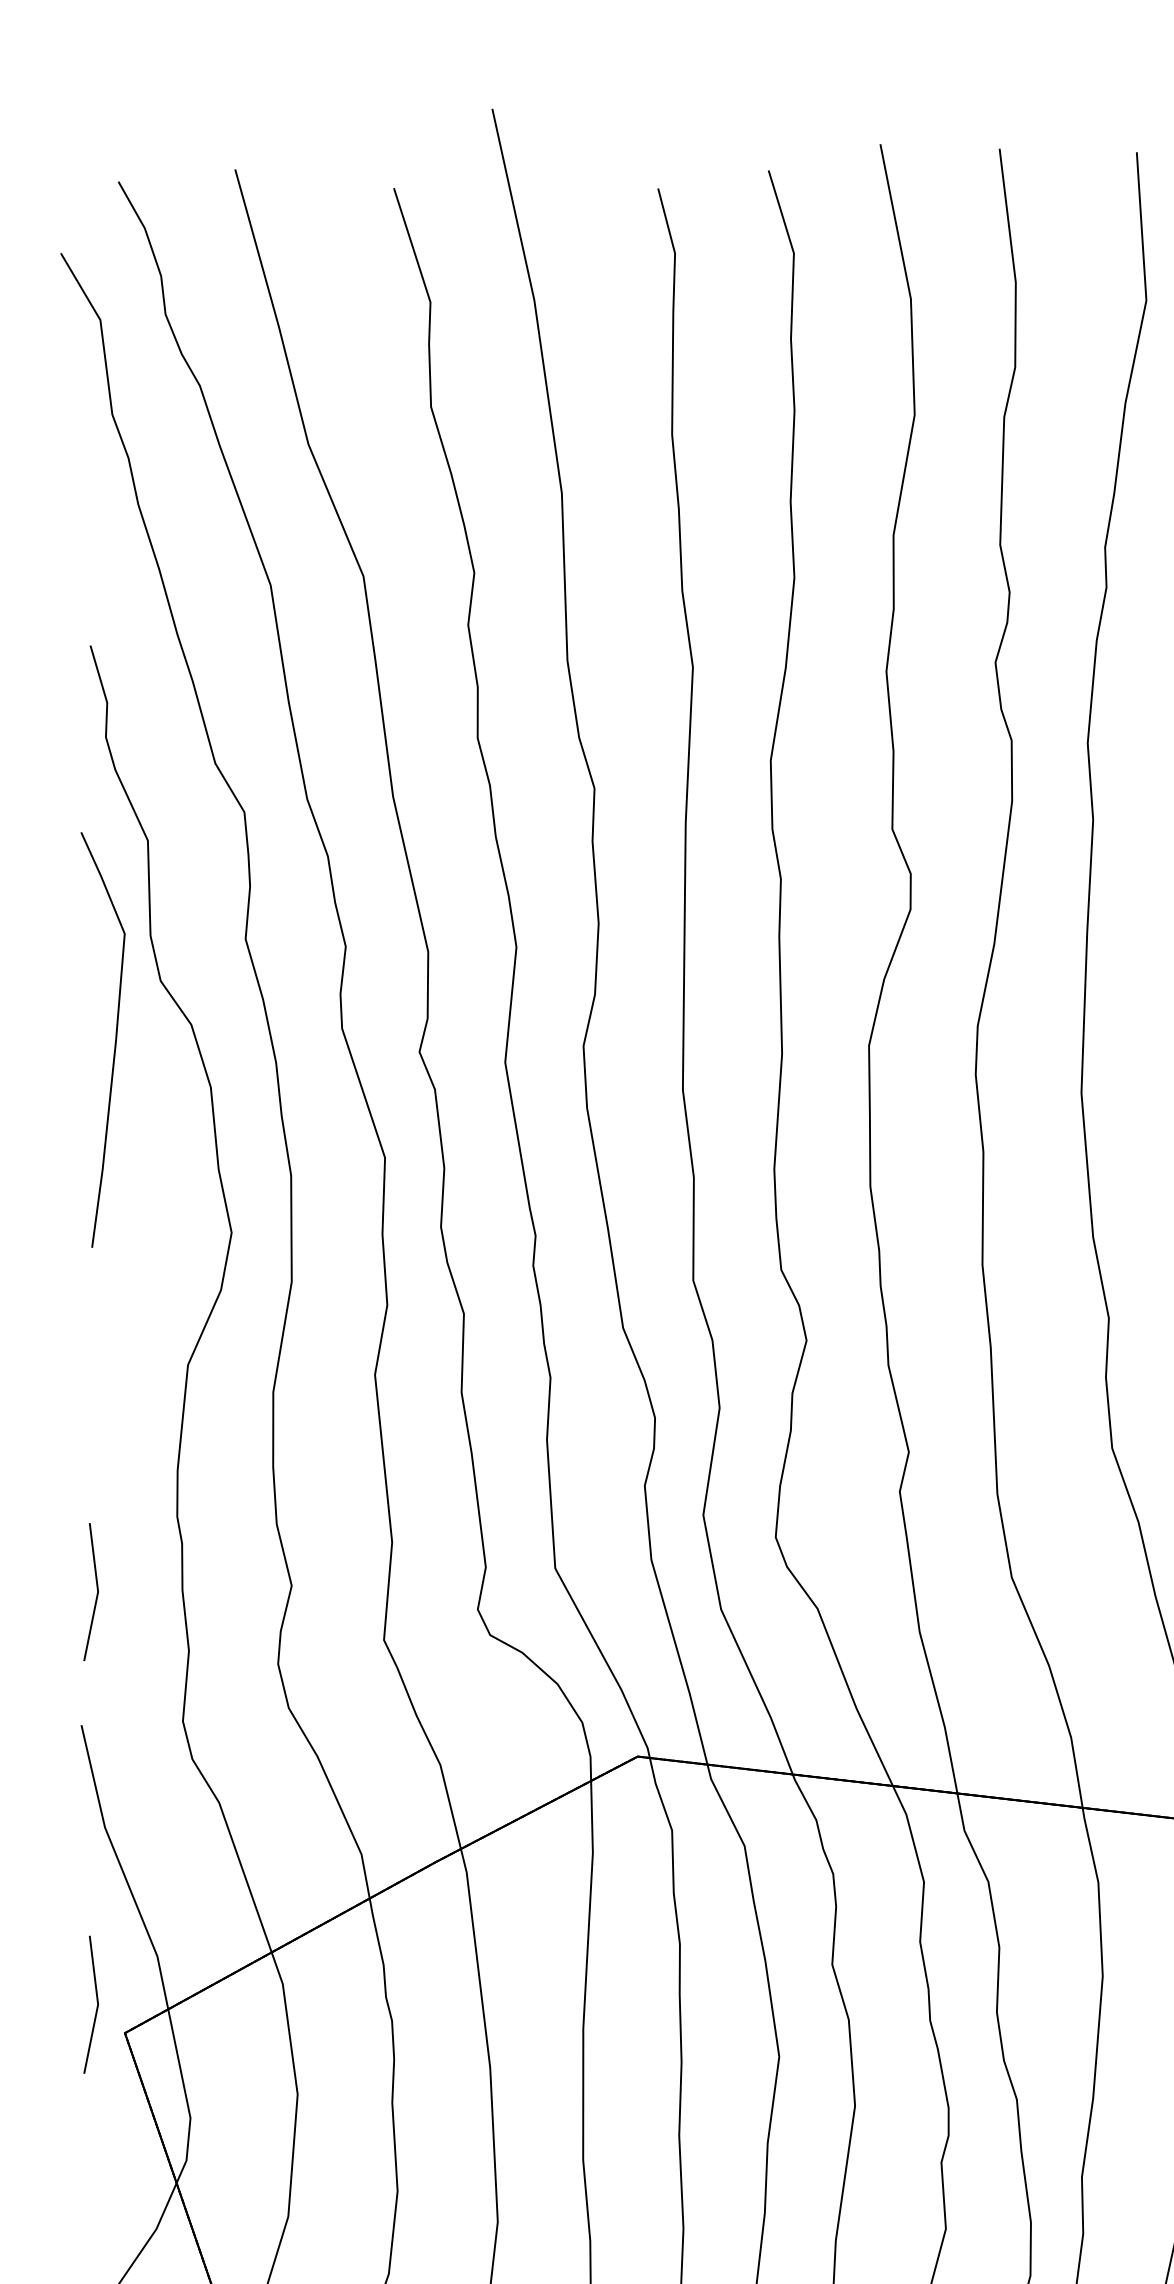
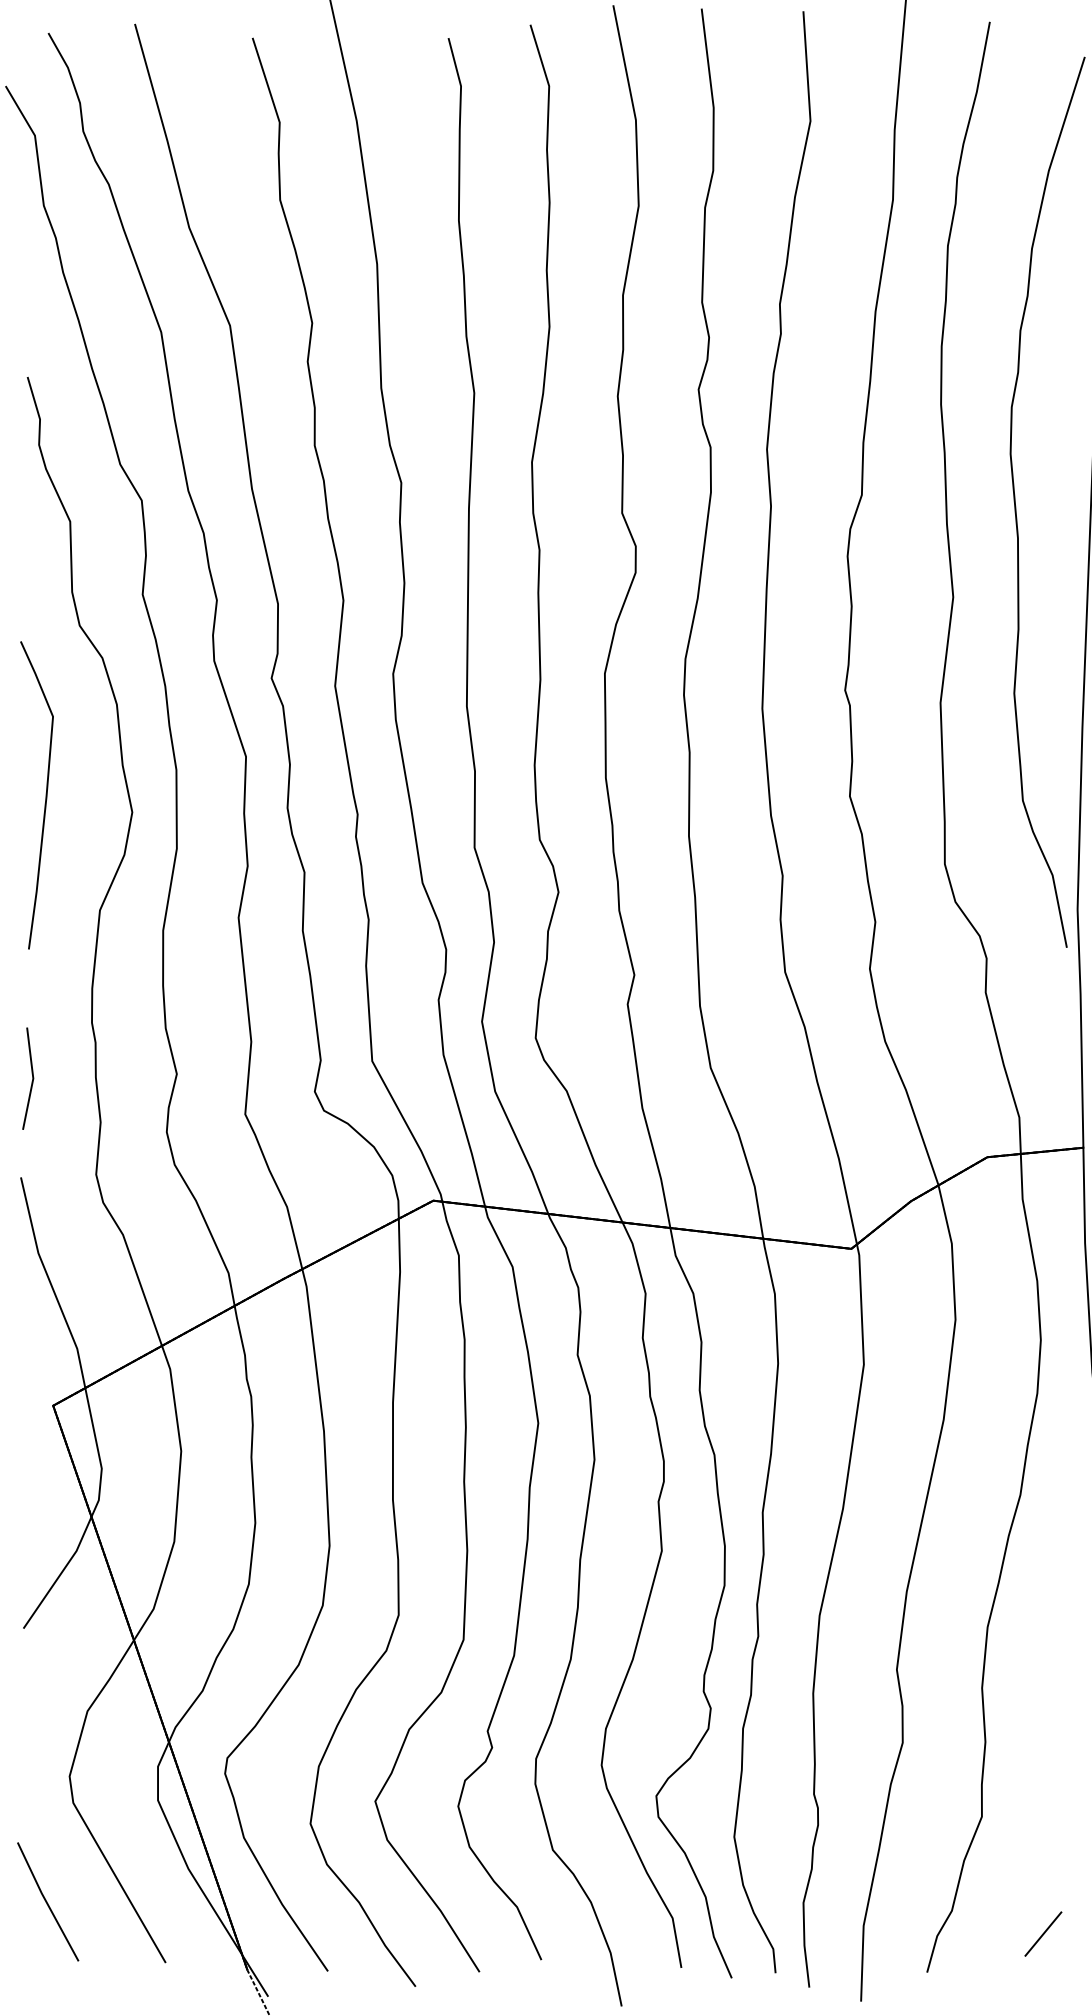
curve: (114, 1040) -> (45, 795), moved
line: (97, 2004) -> (32, 1384), removed

